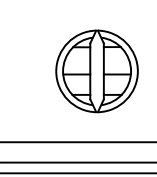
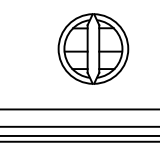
part: (97, 70) -> (93, 48), moved

